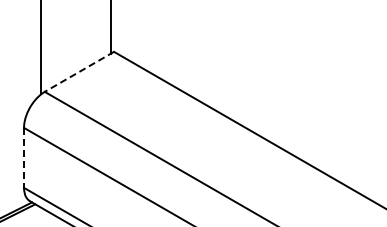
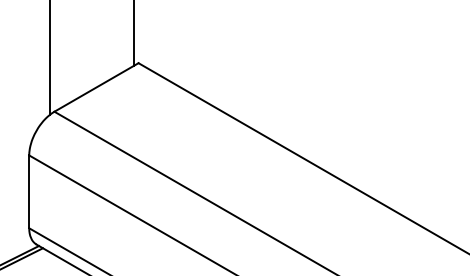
line: (79, 71) -> (96, 87), dashed -> solid
line: (24, 157) -> (29, 191), dashed -> solid

